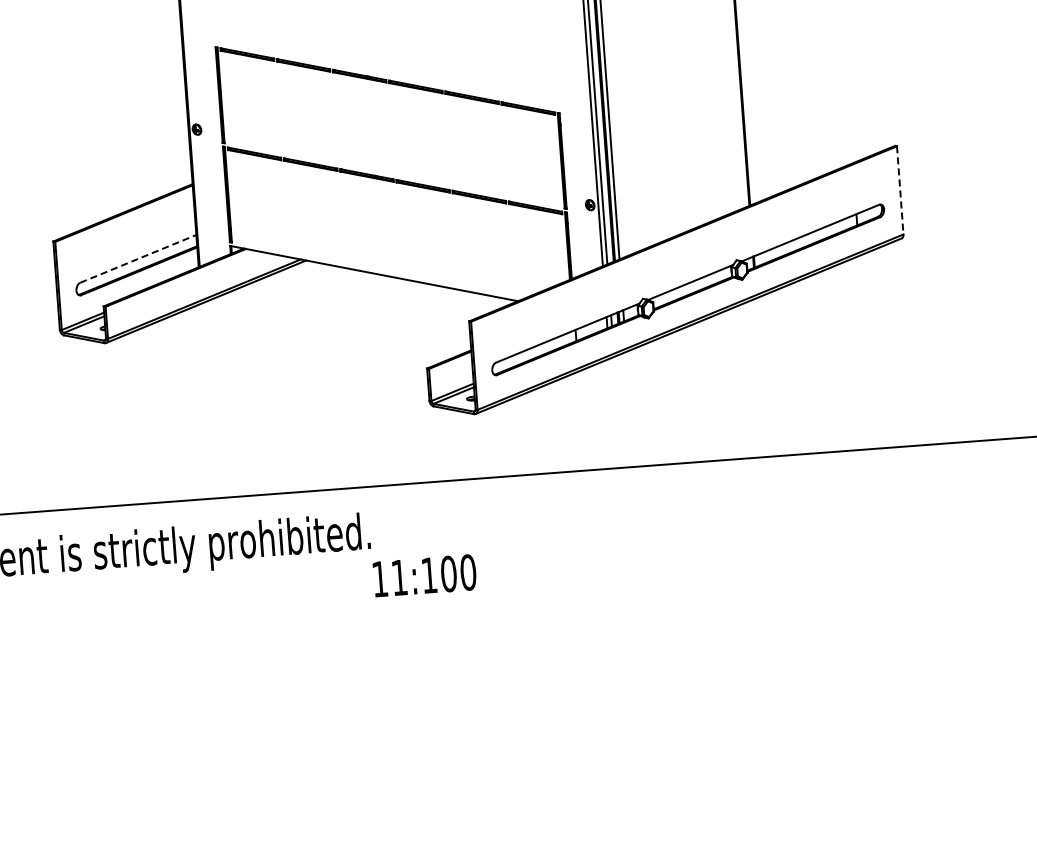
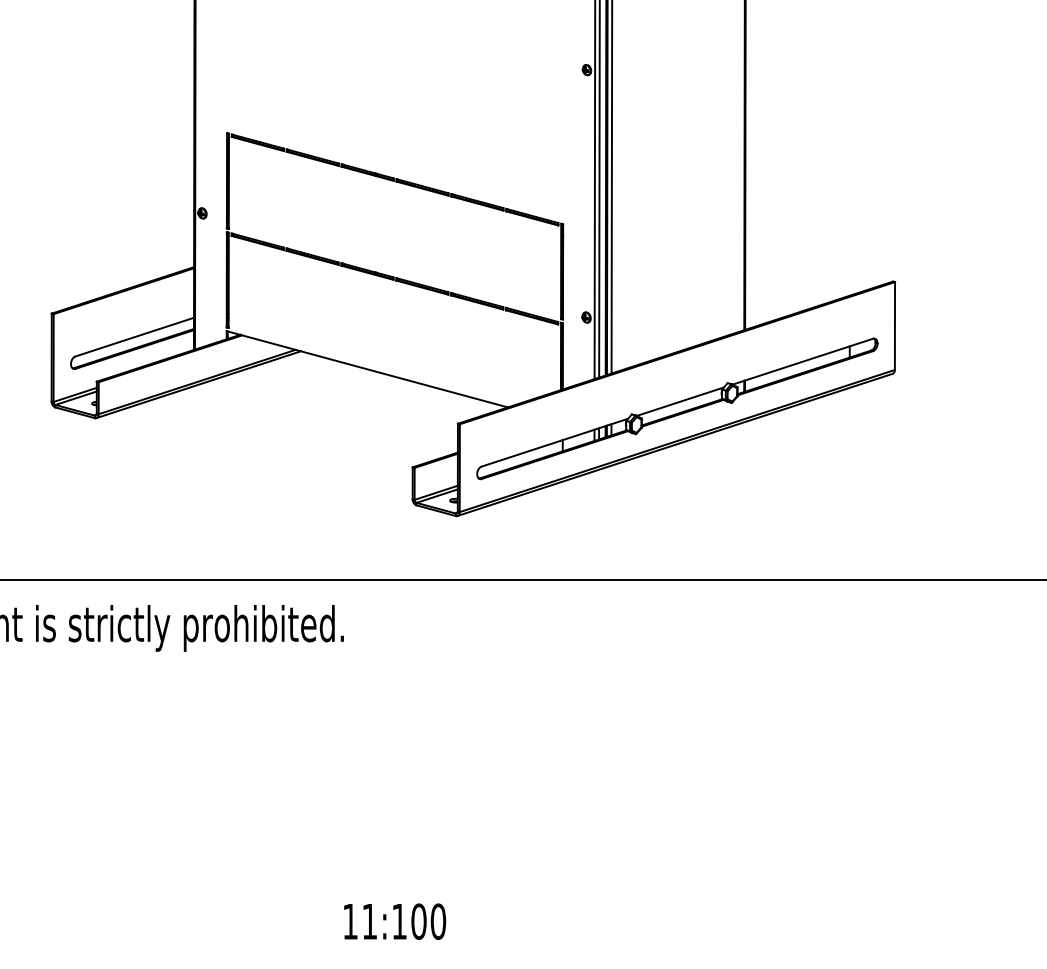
line: (899, 190) -> (894, 326), dashed -> solid
line: (139, 259) -> (135, 337), dashed -> solid
text: (425, 575) -> (395, 921), moved

